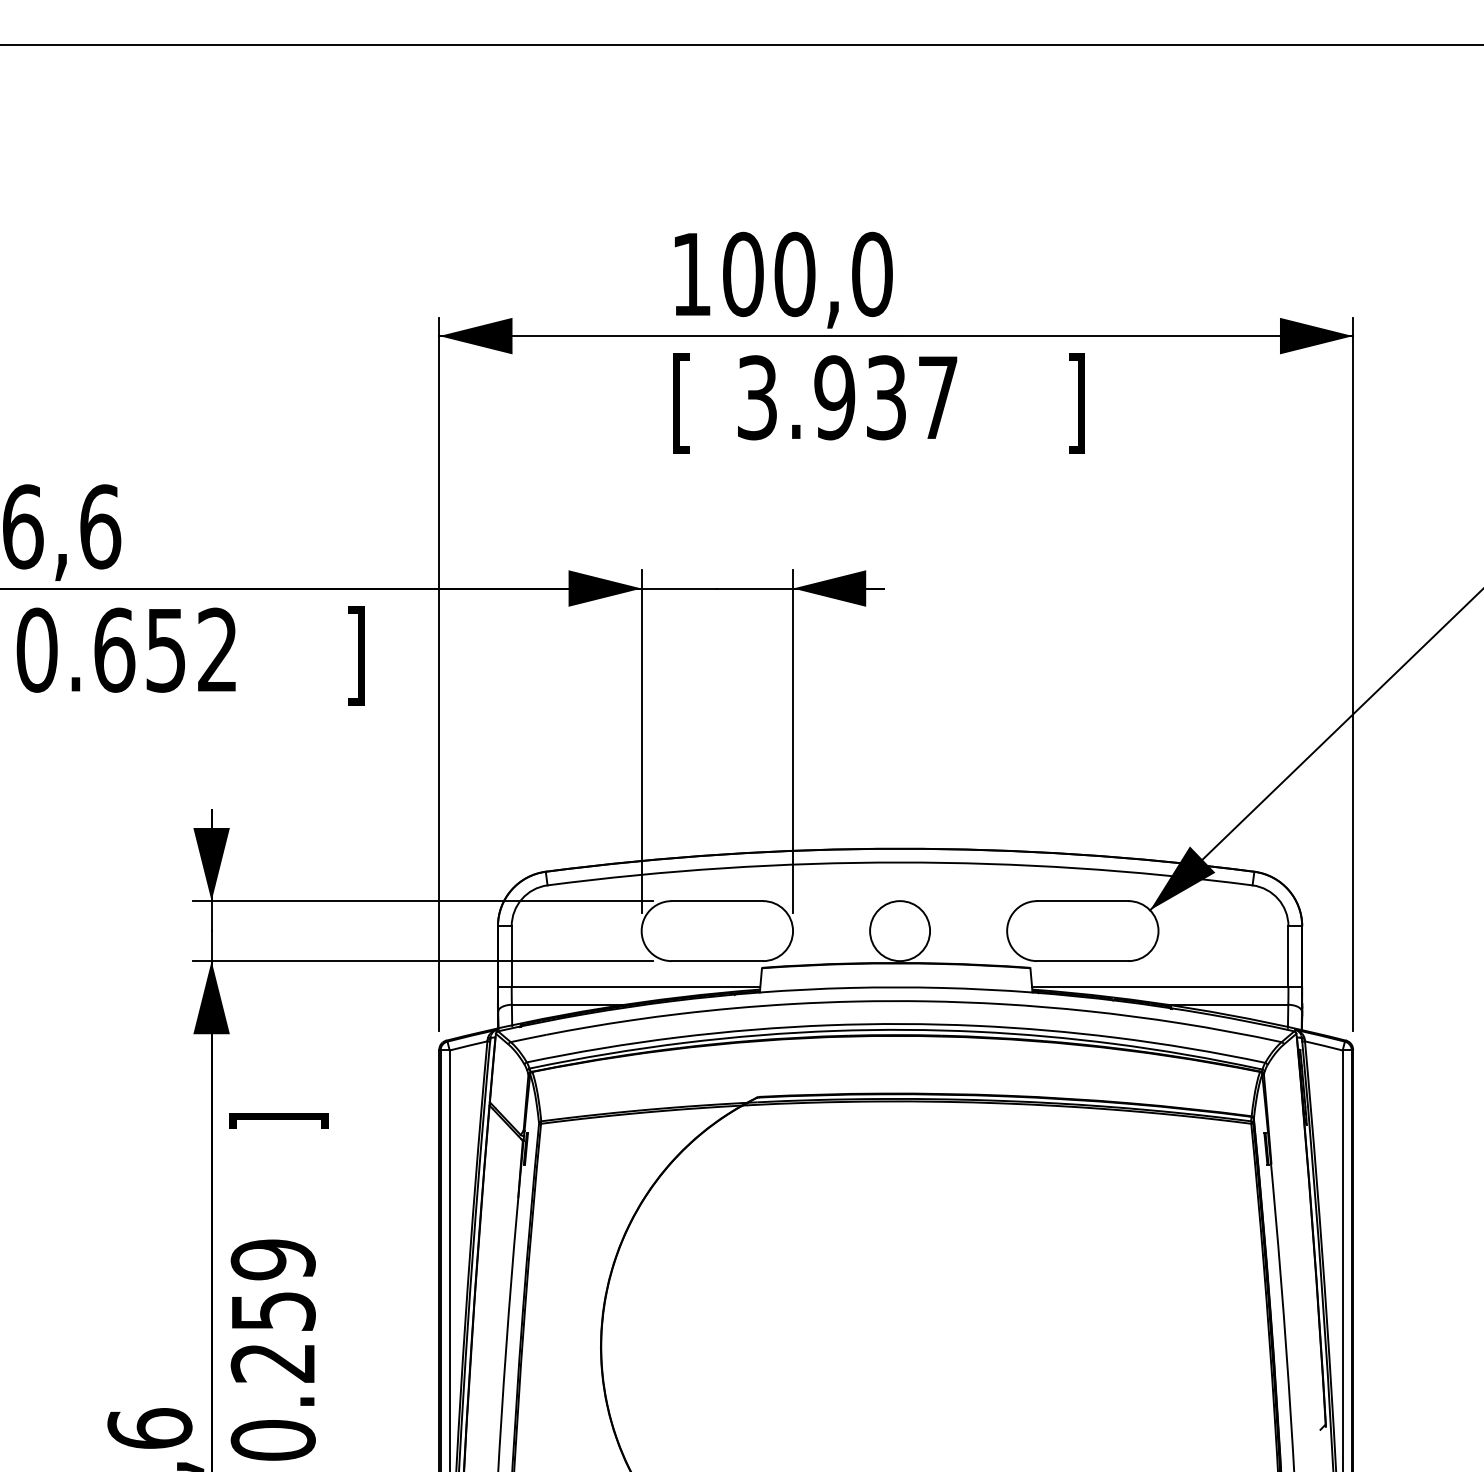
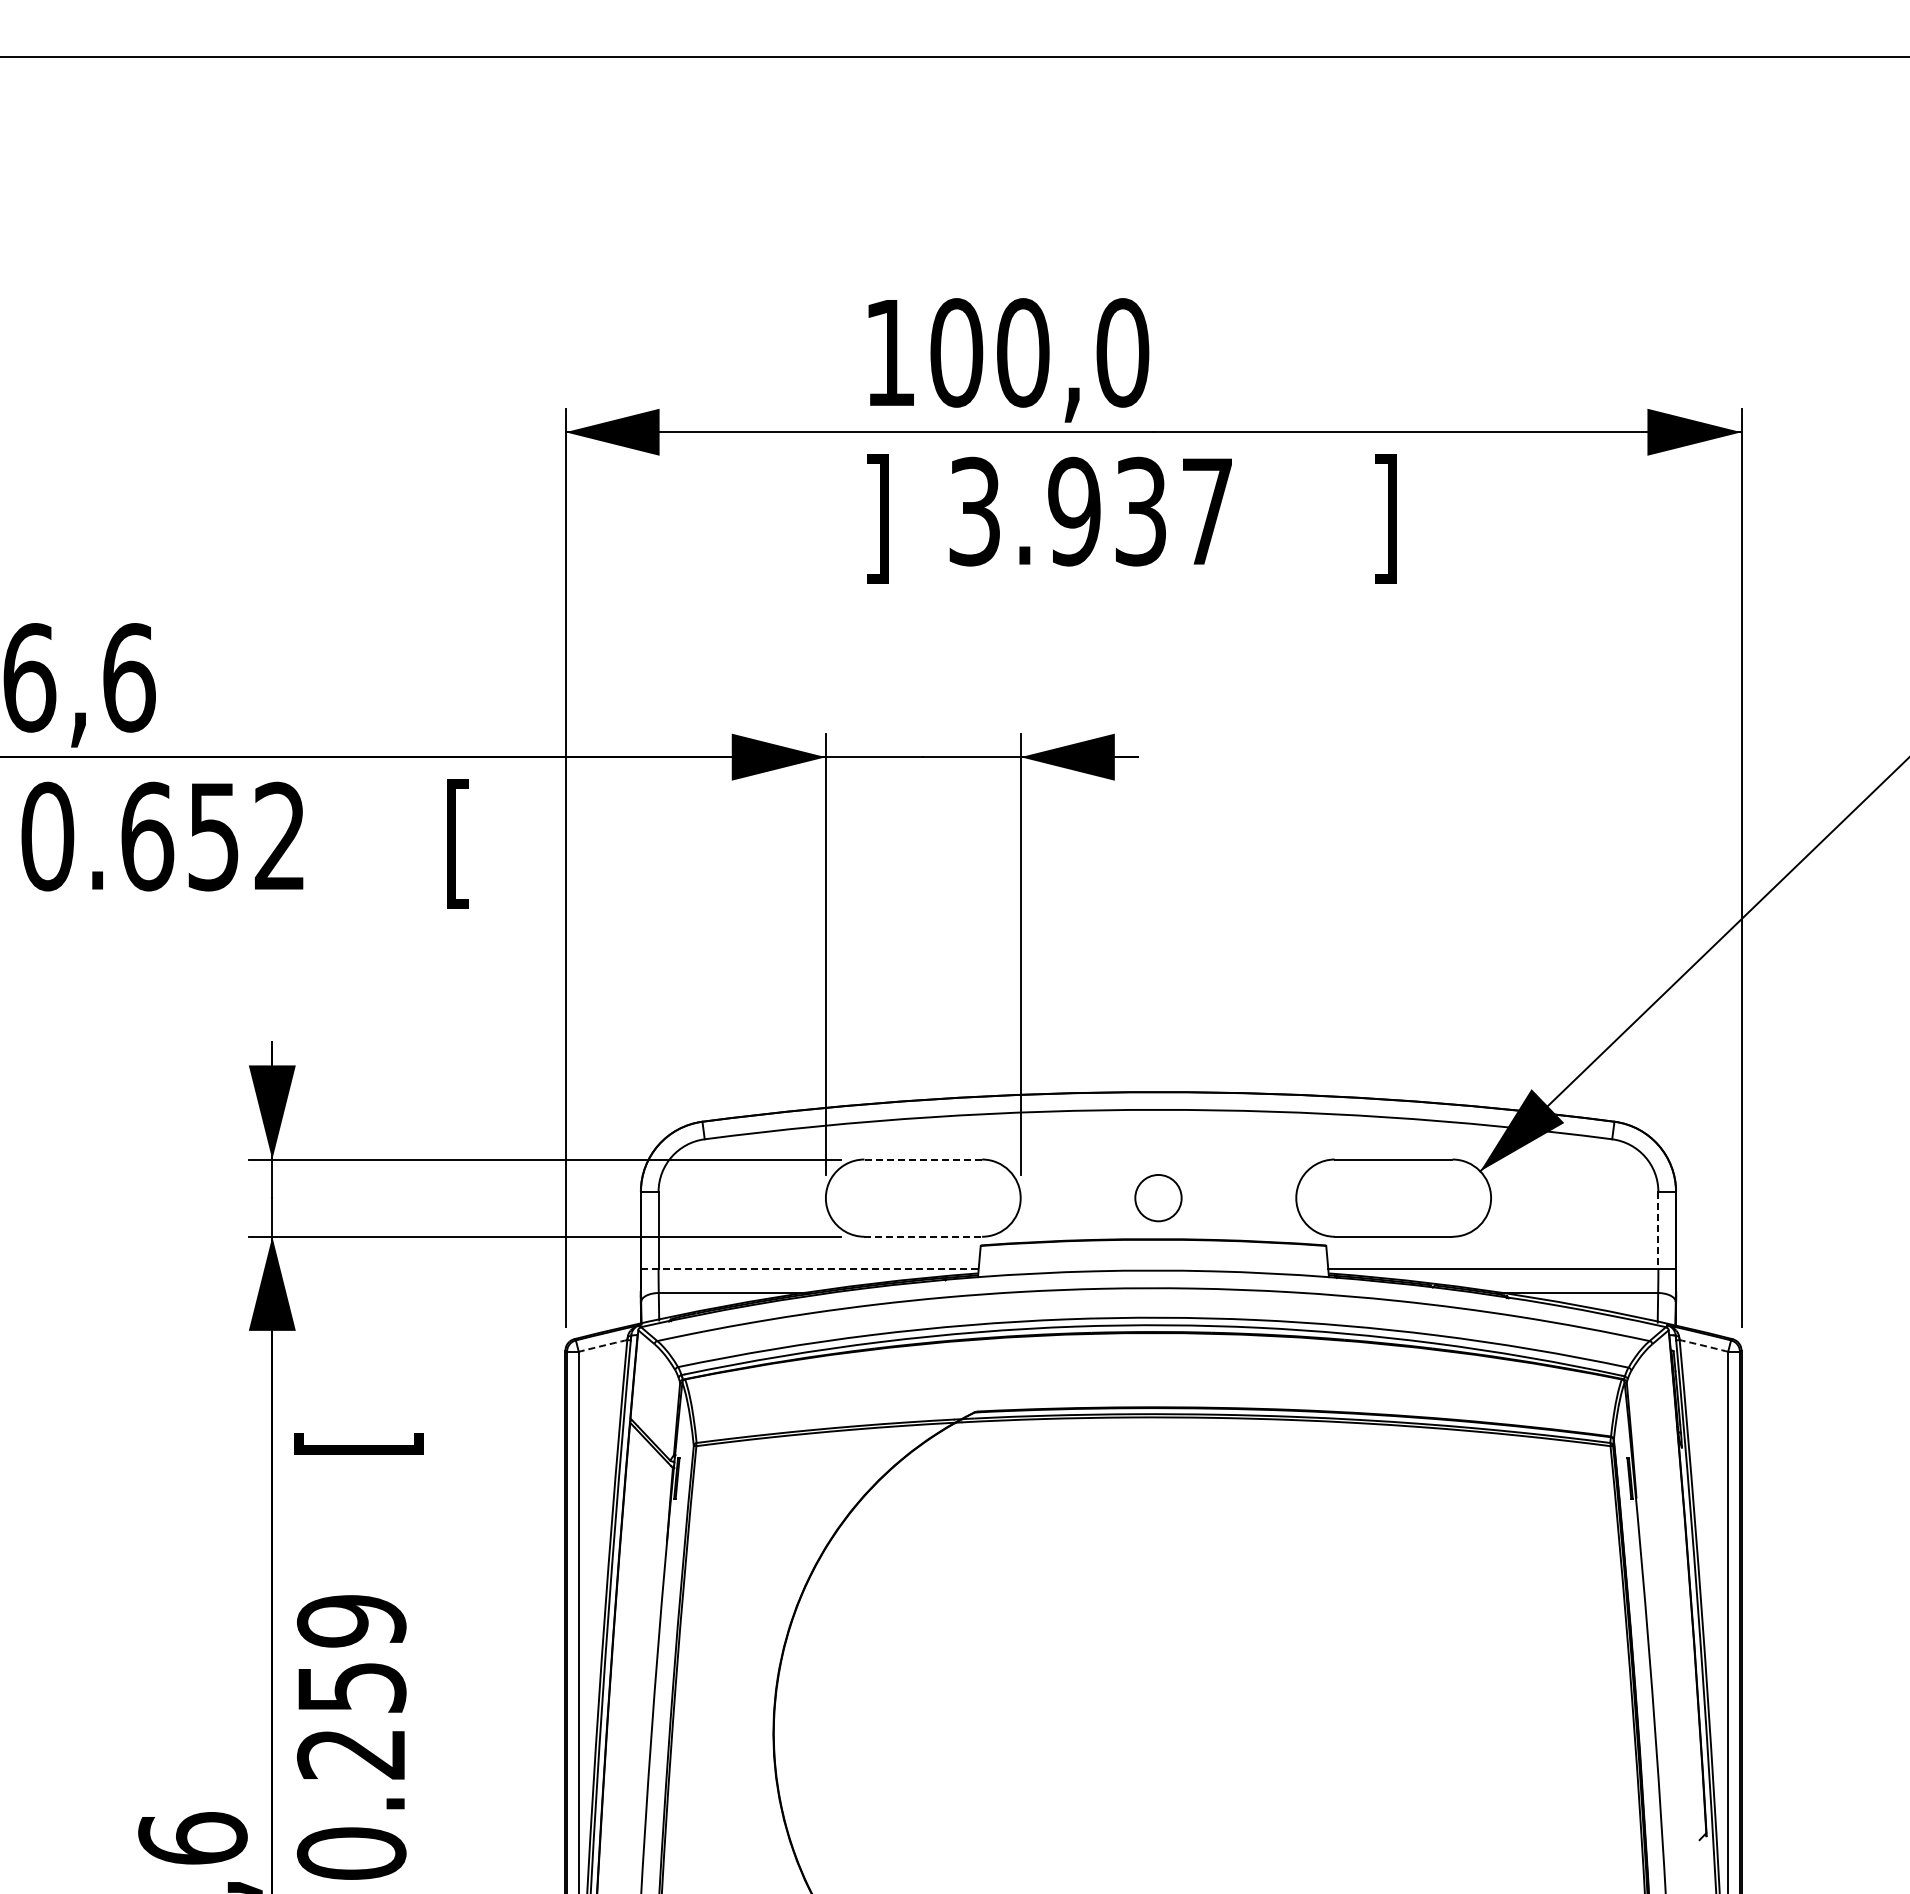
text: (681, 403) -> (877, 518), [ -> ]
text: (356, 655) -> (458, 843), ] -> [
line: (717, 901) -> (923, 1159), solid -> dashed
circle: (900, 930) -> (1158, 1197), size x0.6
line: (1288, 956) -> (1658, 1230), solid -> dashed
line: (717, 960) -> (923, 1236), solid -> dashed
line: (628, 986) -> (809, 1269), solid -> dashed
arc: (468, 1045) -> (603, 1345), solid -> dashed
arc: (1323, 1045) -> (1703, 1345), solid -> dashed
text: (278, 1121) -> (358, 1443), ] -> [

